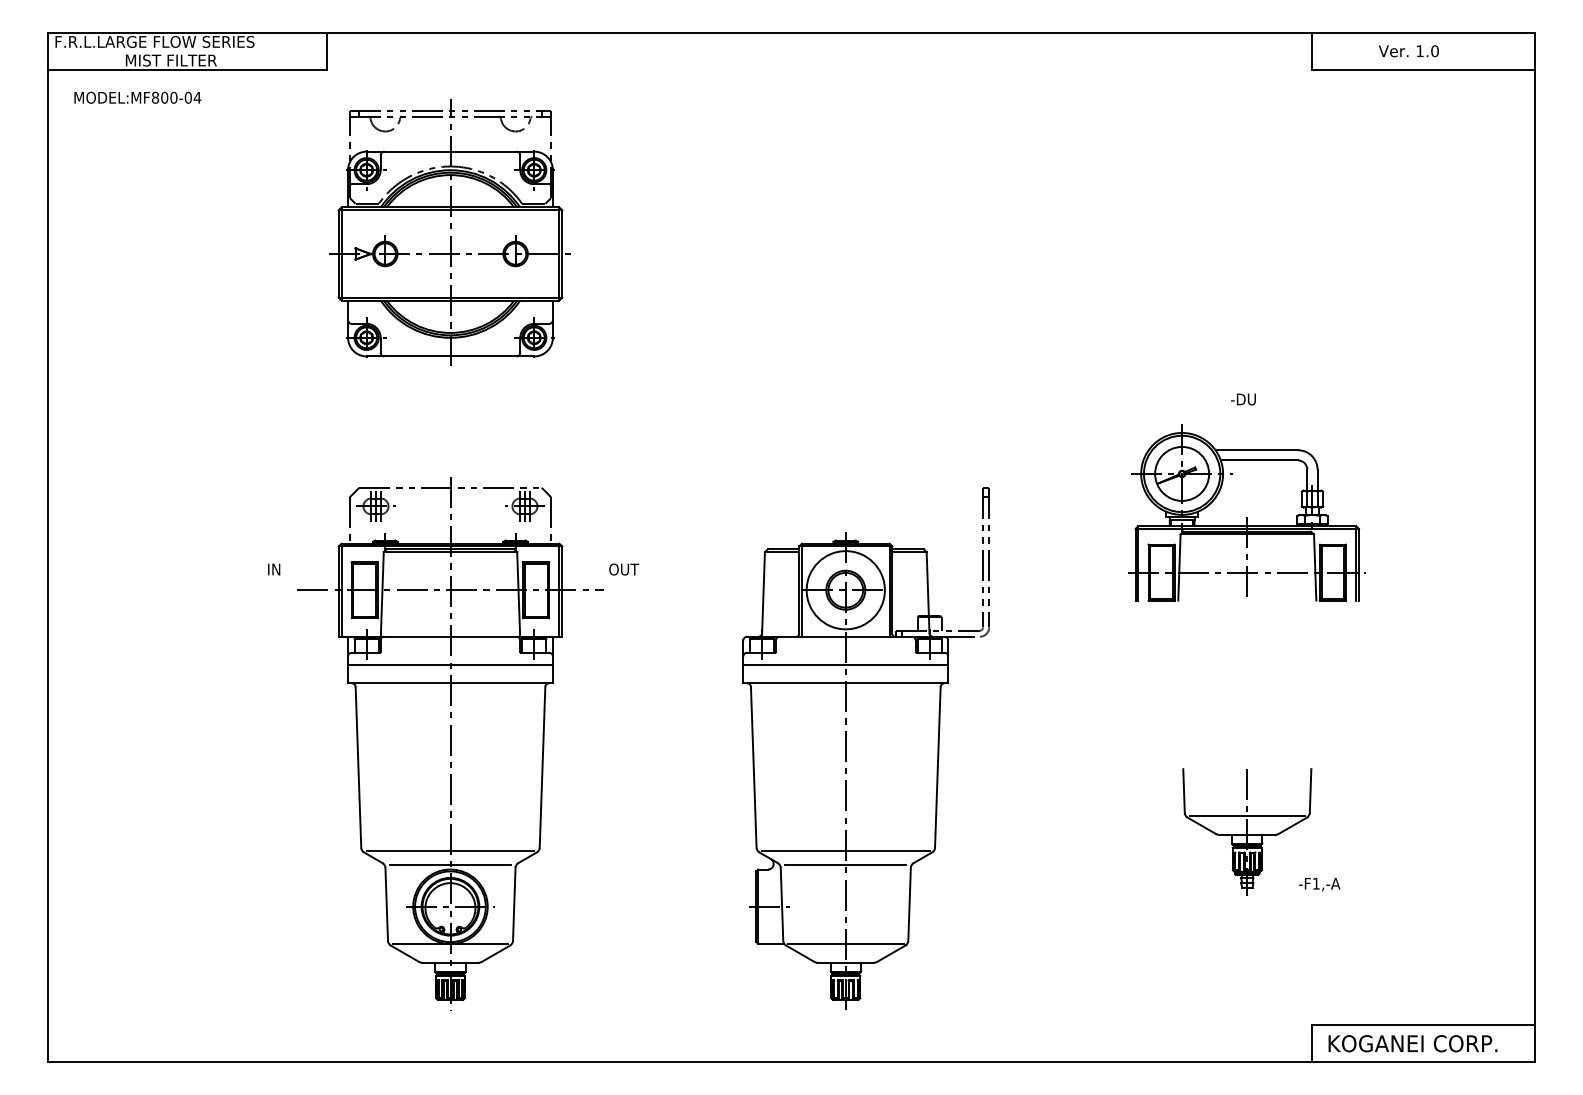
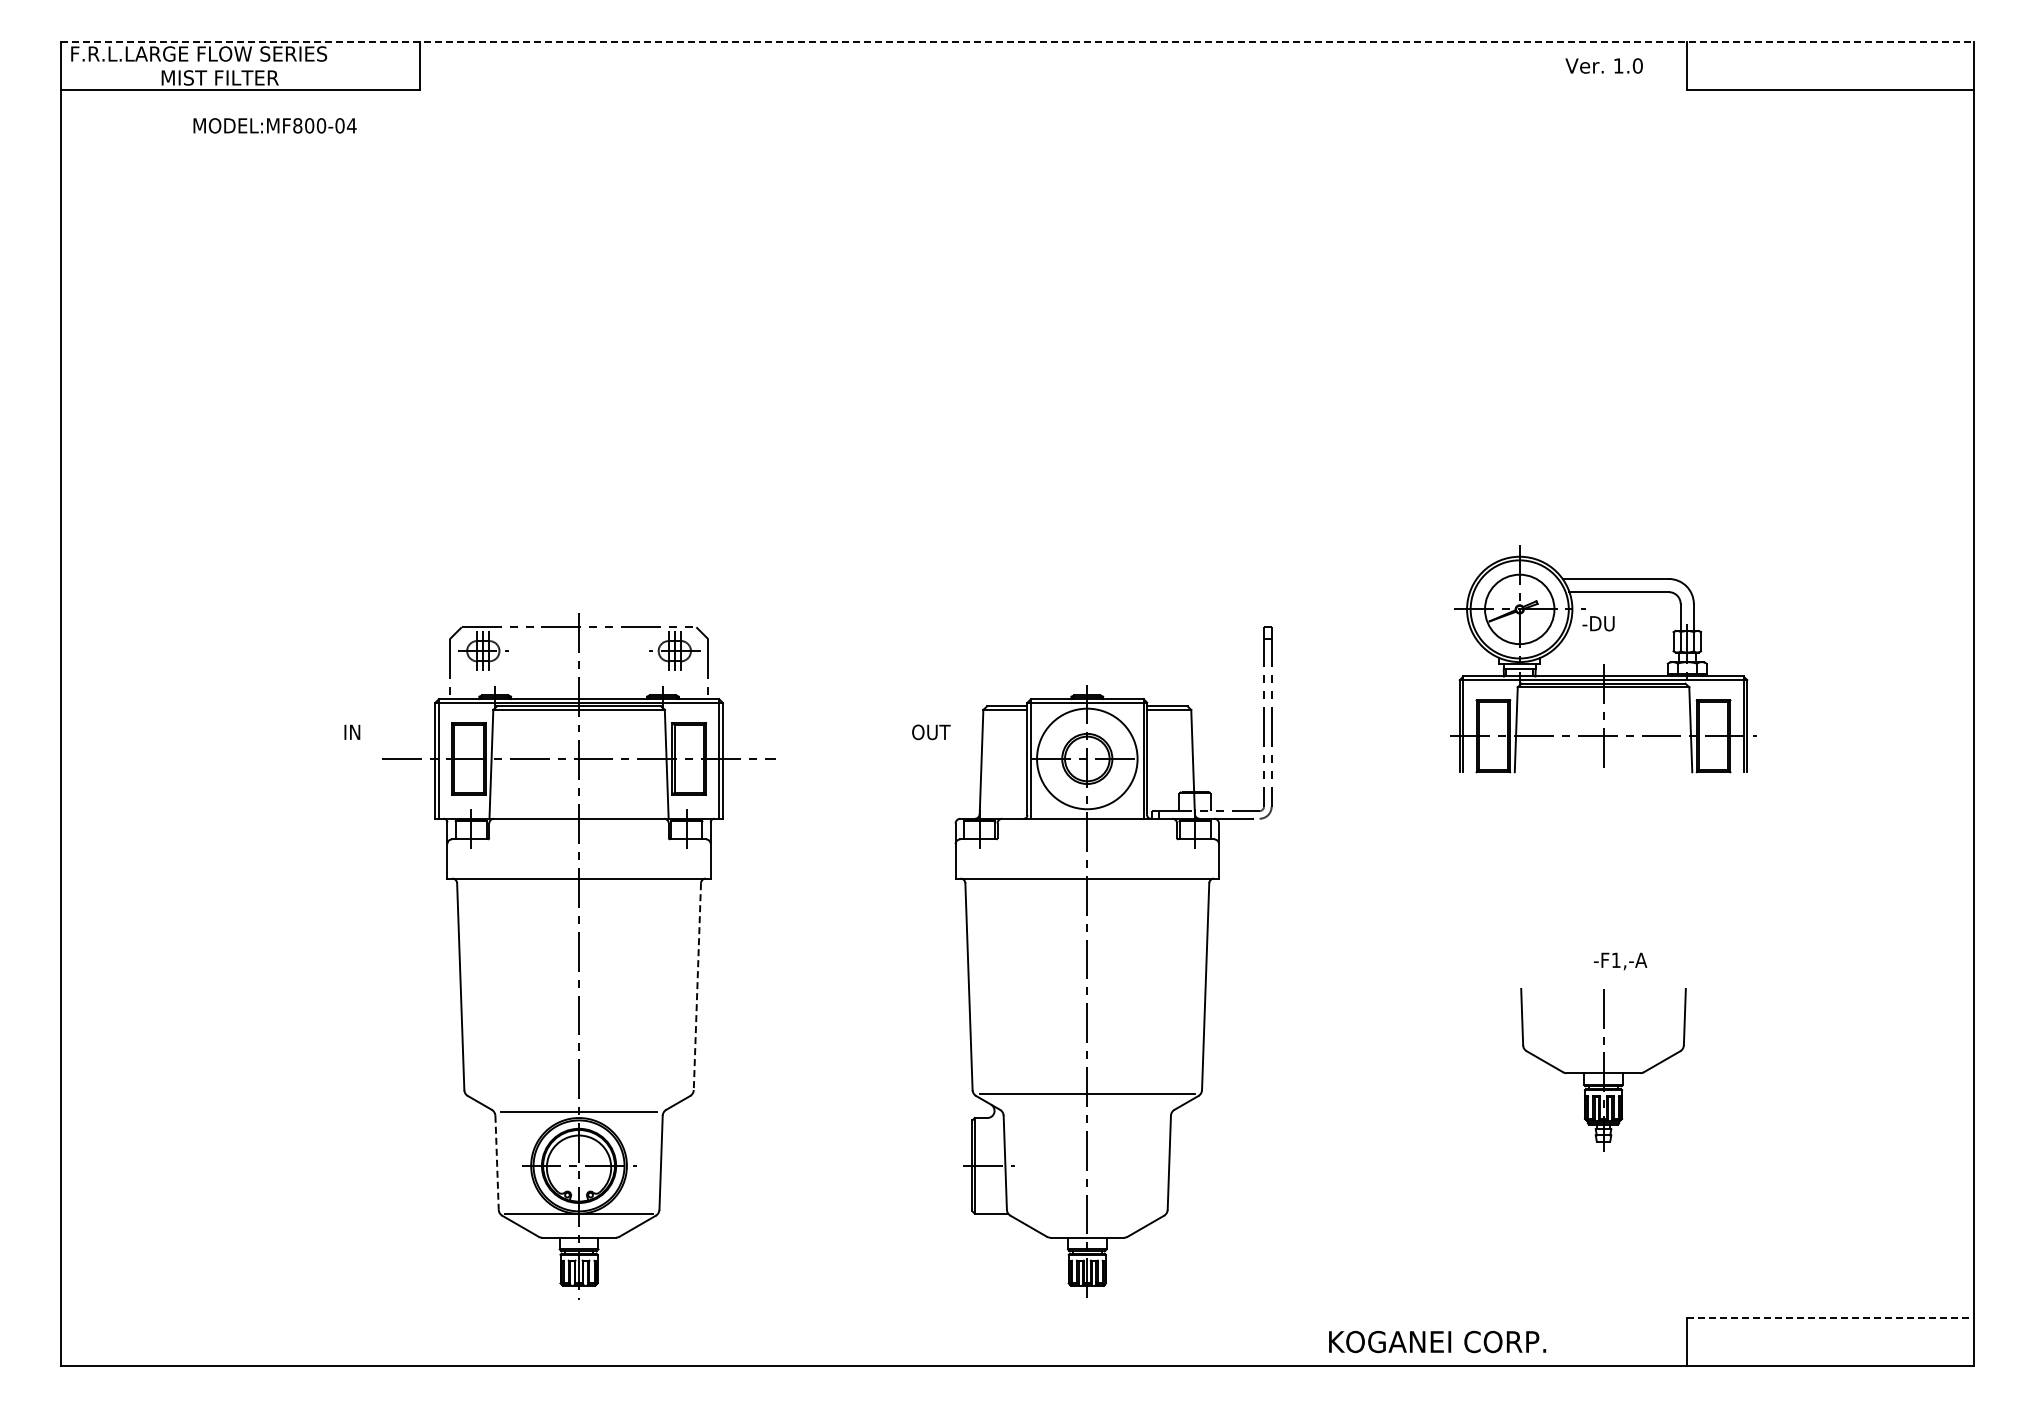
line: (792, 32) -> (1018, 42), solid -> dashed
text: (1408, 50) -> (1603, 65), moved
text: (137, 97) -> (274, 125), moved
part: (450, 232) -> (578, 298), removed
text: (1243, 399) -> (1598, 623), moved
text: (624, 569) -> (931, 732), moved
line: (450, 664) -> (578, 854), removed
line: (845, 664) -> (1086, 854), removed
line: (542, 767) -> (697, 986), solid -> dashed
line: (1247, 816) -> (1603, 1049), removed
line: (450, 851) -> (578, 1094), removed
line: (845, 864) -> (1087, 1111), removed
text: (1319, 884) -> (1620, 961), moved
line: (387, 904) -> (497, 1163), solid -> dashed
line: (845, 943) -> (1087, 1213), removed
line: (1423, 1025) -> (1830, 1318), solid -> dashed
text: (1412, 1043) -> (1437, 1341), moved

